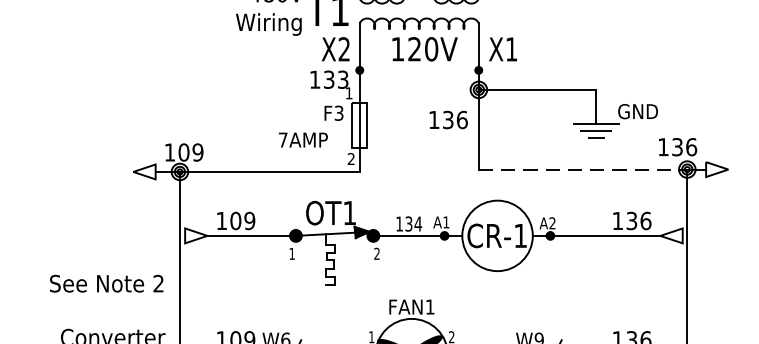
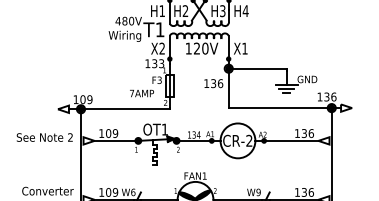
line: (583, 170) -> (280, 108), dashed -> solid
text: (520, 235) -> (249, 140), CR-1 -> CR-2
text: (106, 283) -> (44, 137), moved

